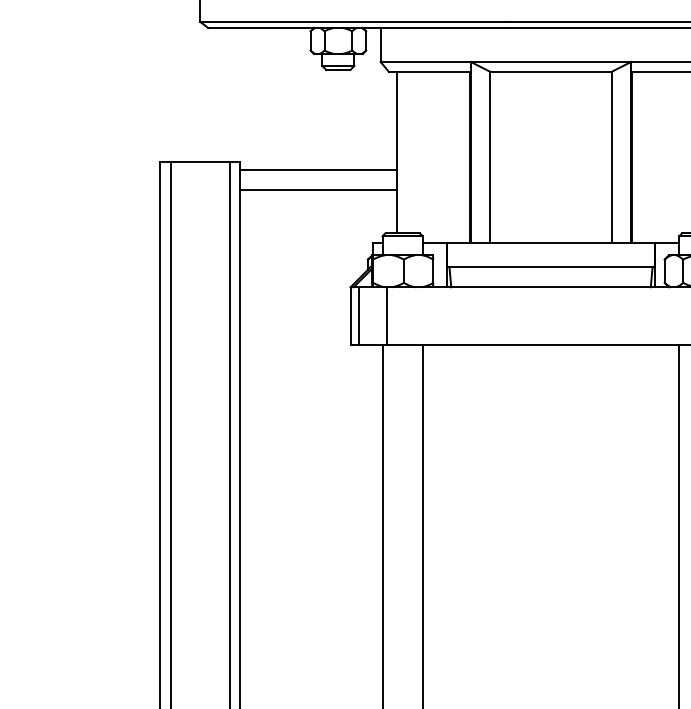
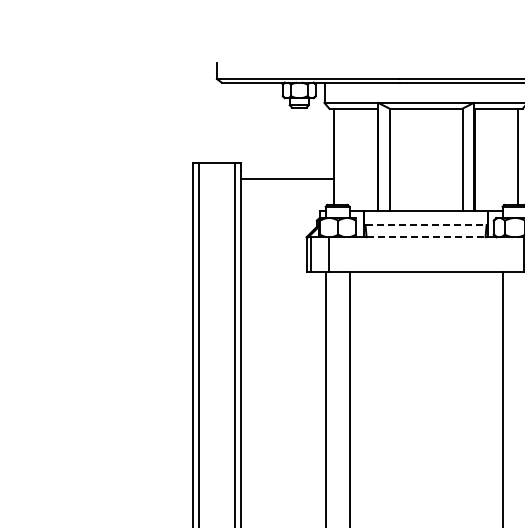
line: (318, 170) -> (287, 167), removed
line: (551, 267) -> (426, 225), solid -> dashed
line: (551, 287) -> (426, 237), solid -> dashed

